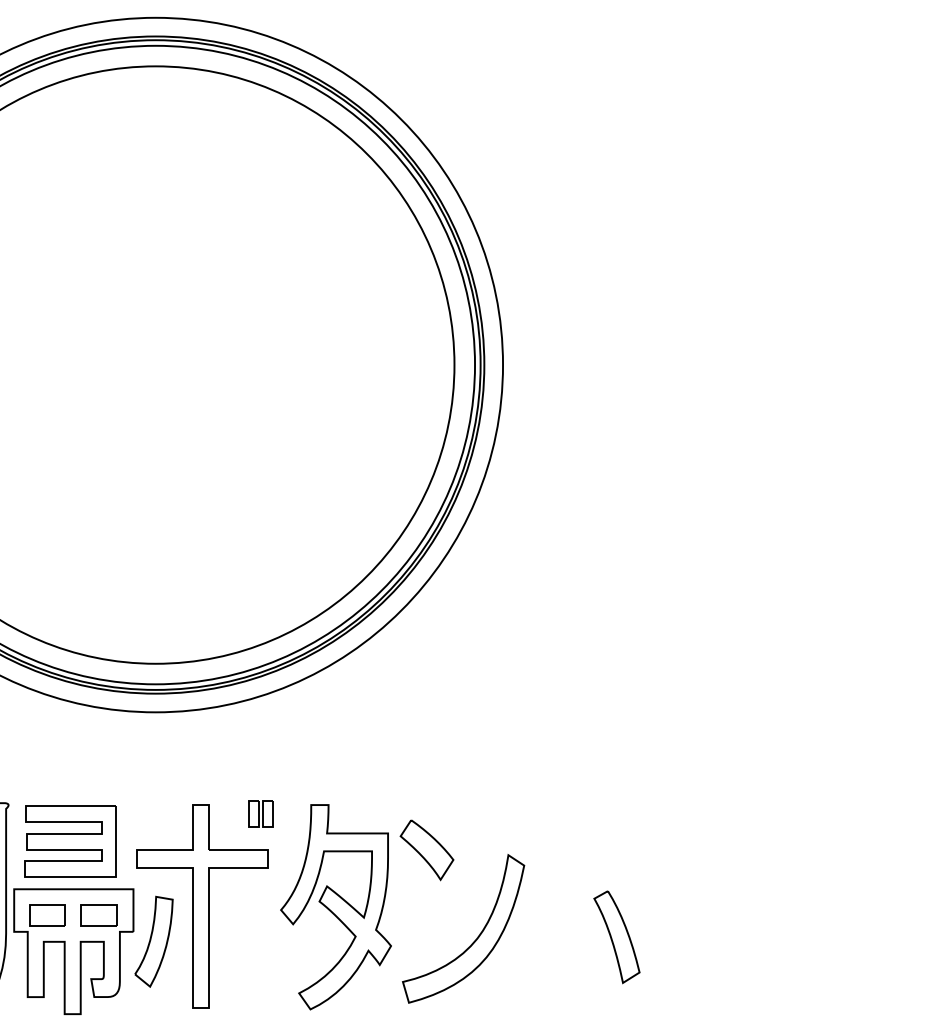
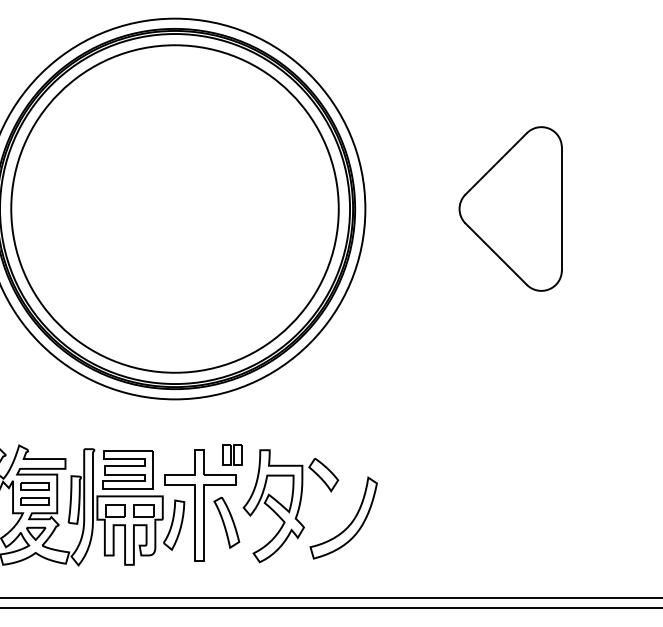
part: (767, 364) -> (510, 208), added
part: (260, 812) -> (232, 454), size x1.43
part: (616, 936) -> (226, 522), moved

